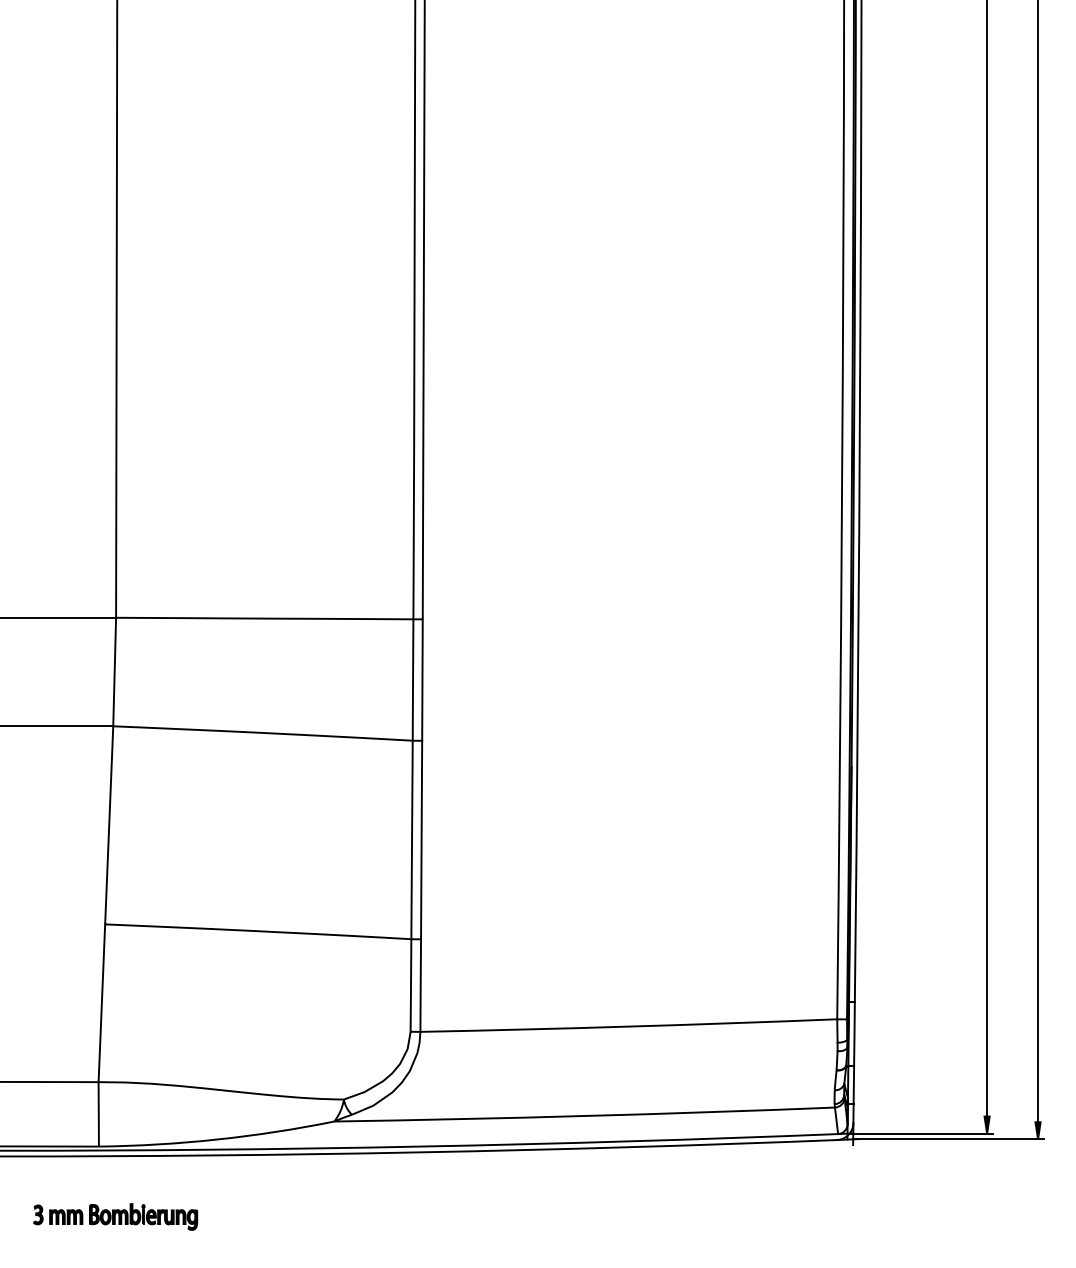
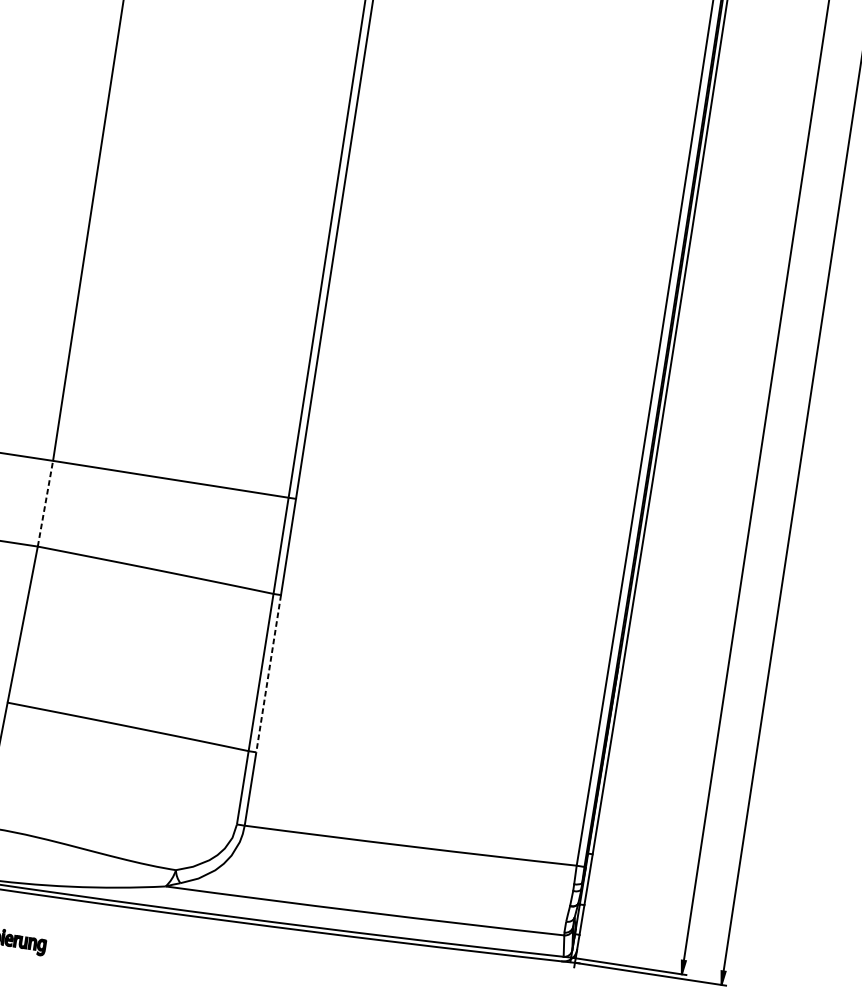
line: (114, 671) -> (45, 503), solid -> dashed
line: (421, 840) -> (268, 674), solid -> dashed

